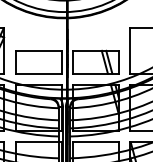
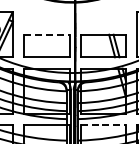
line: (38, 50) -> (46, 34), solid -> dashed
line: (95, 142) -> (102, 125), solid -> dashed

